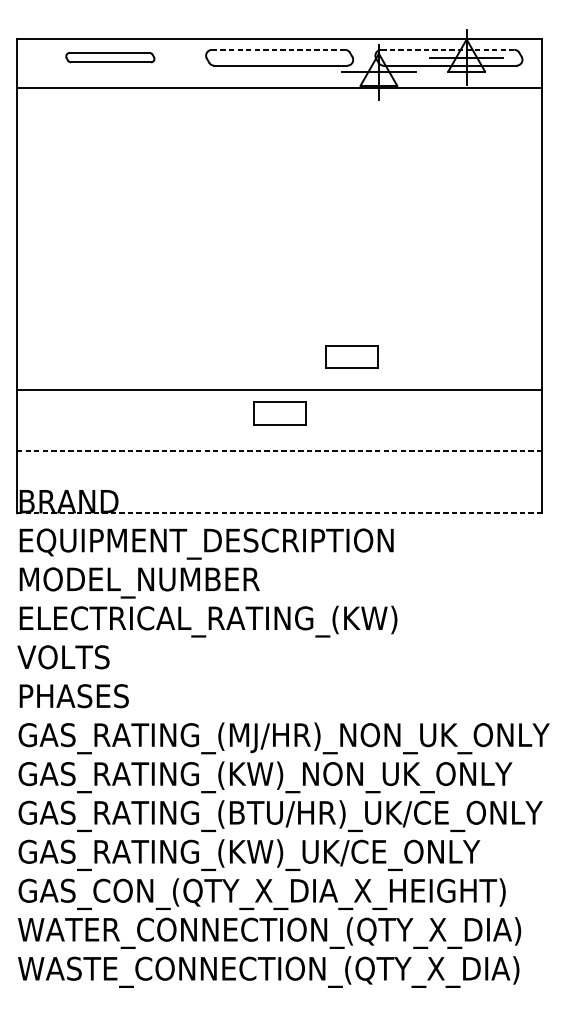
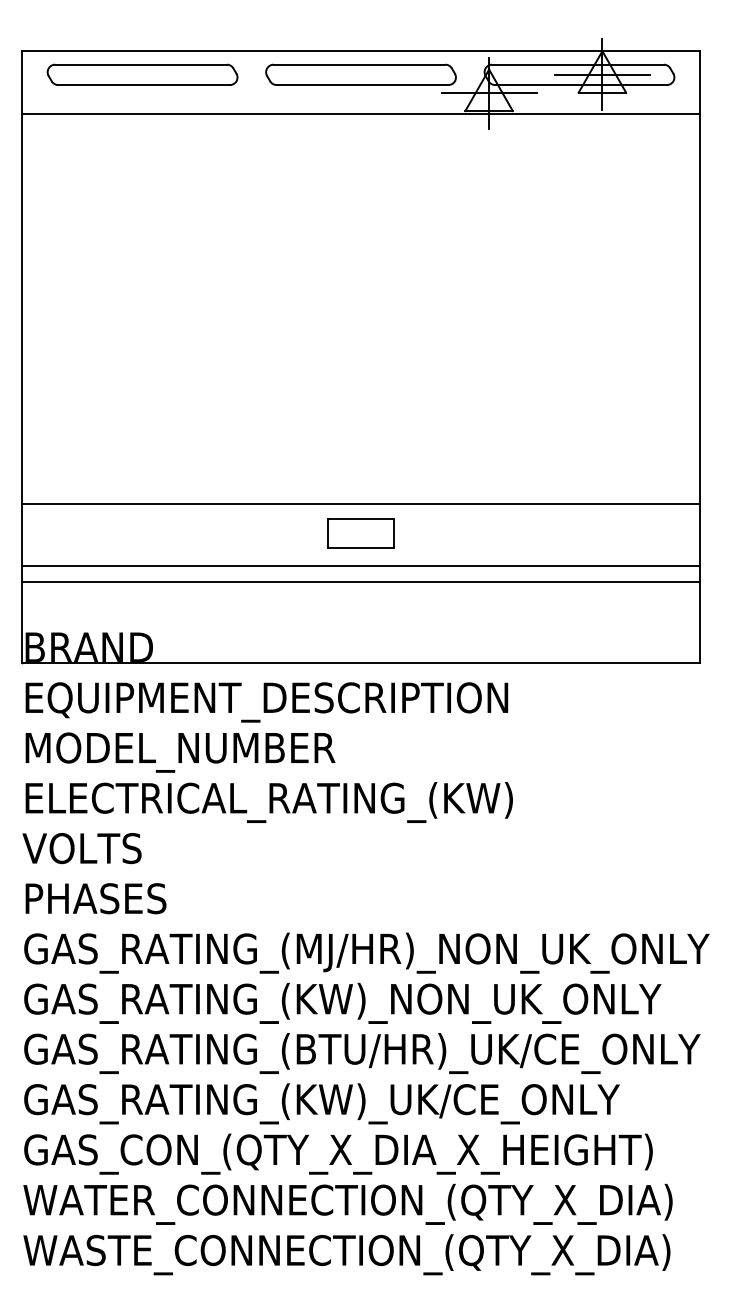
line: (278, 49) -> (359, 64), dashed -> solid
line: (448, 49) -> (578, 64), dashed -> solid
part: (110, 57) -> (142, 74), size x1.67
part: (351, 356) -> (453, 460), removed
line: (280, 437) -> (361, 565), added
line: (280, 451) -> (361, 582), dashed -> solid
line: (280, 513) -> (361, 662), dashed -> solid

